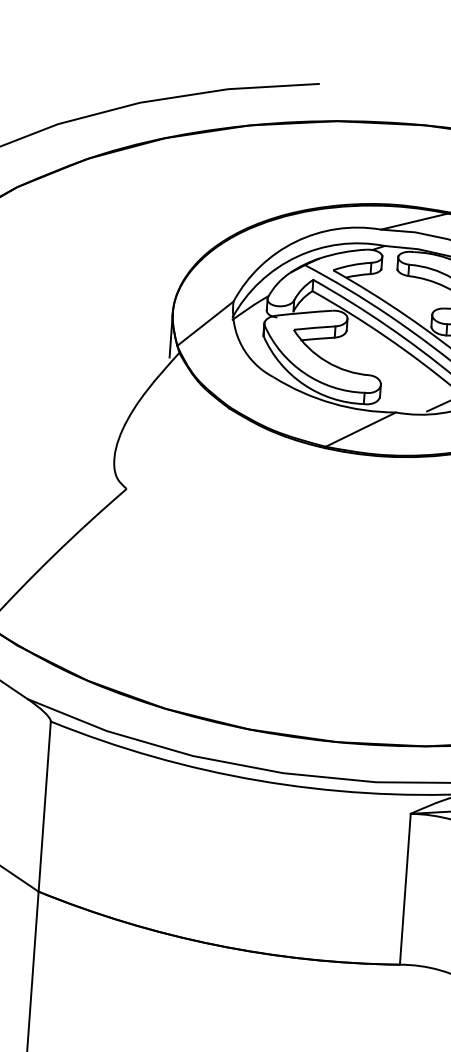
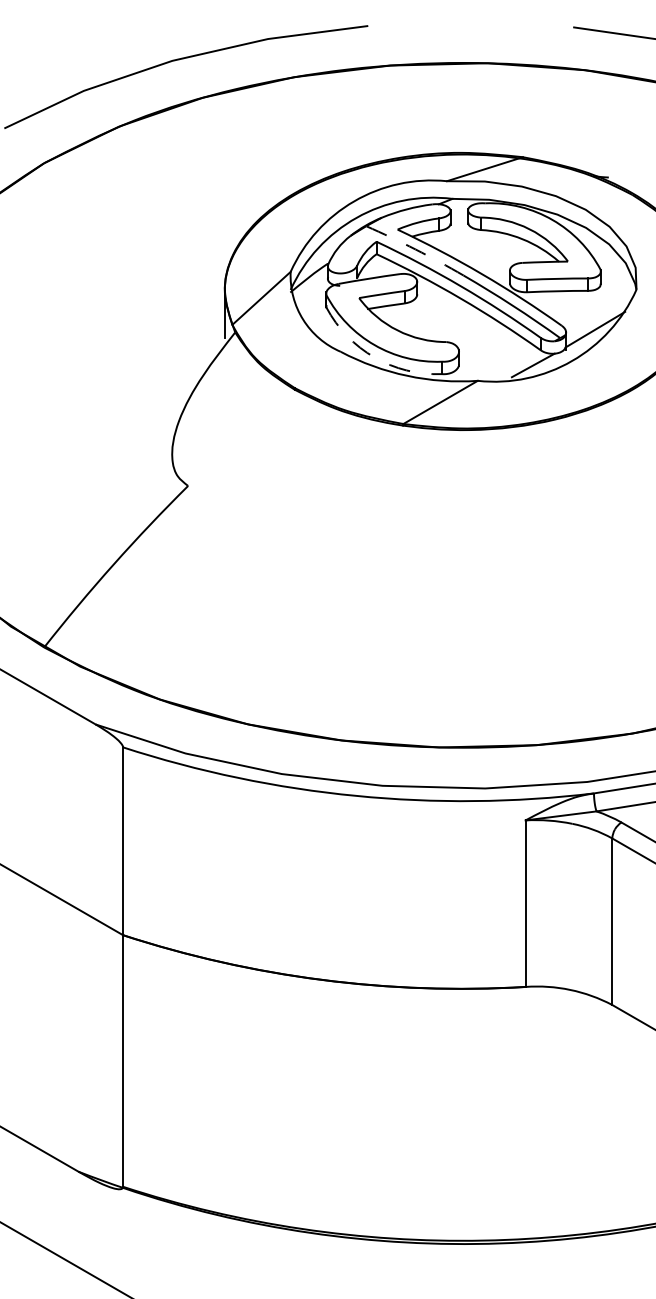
arc: (348, 289) -> (415, 249), solid -> dashed
arc: (303, 384) -> (374, 357), solid -> dashed

